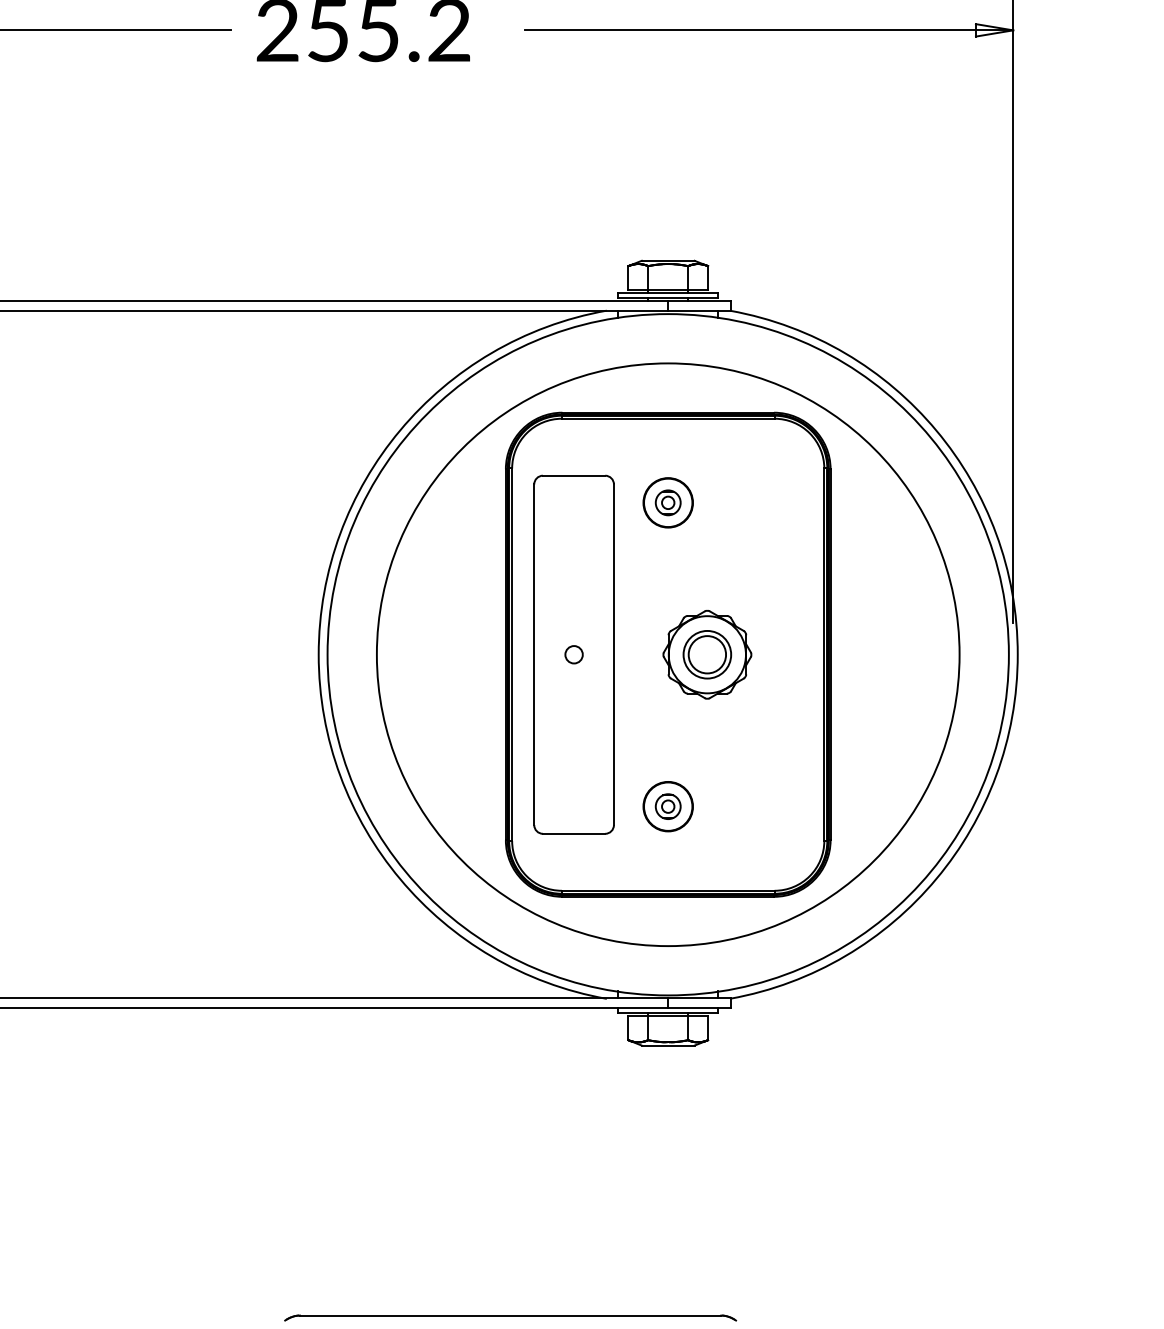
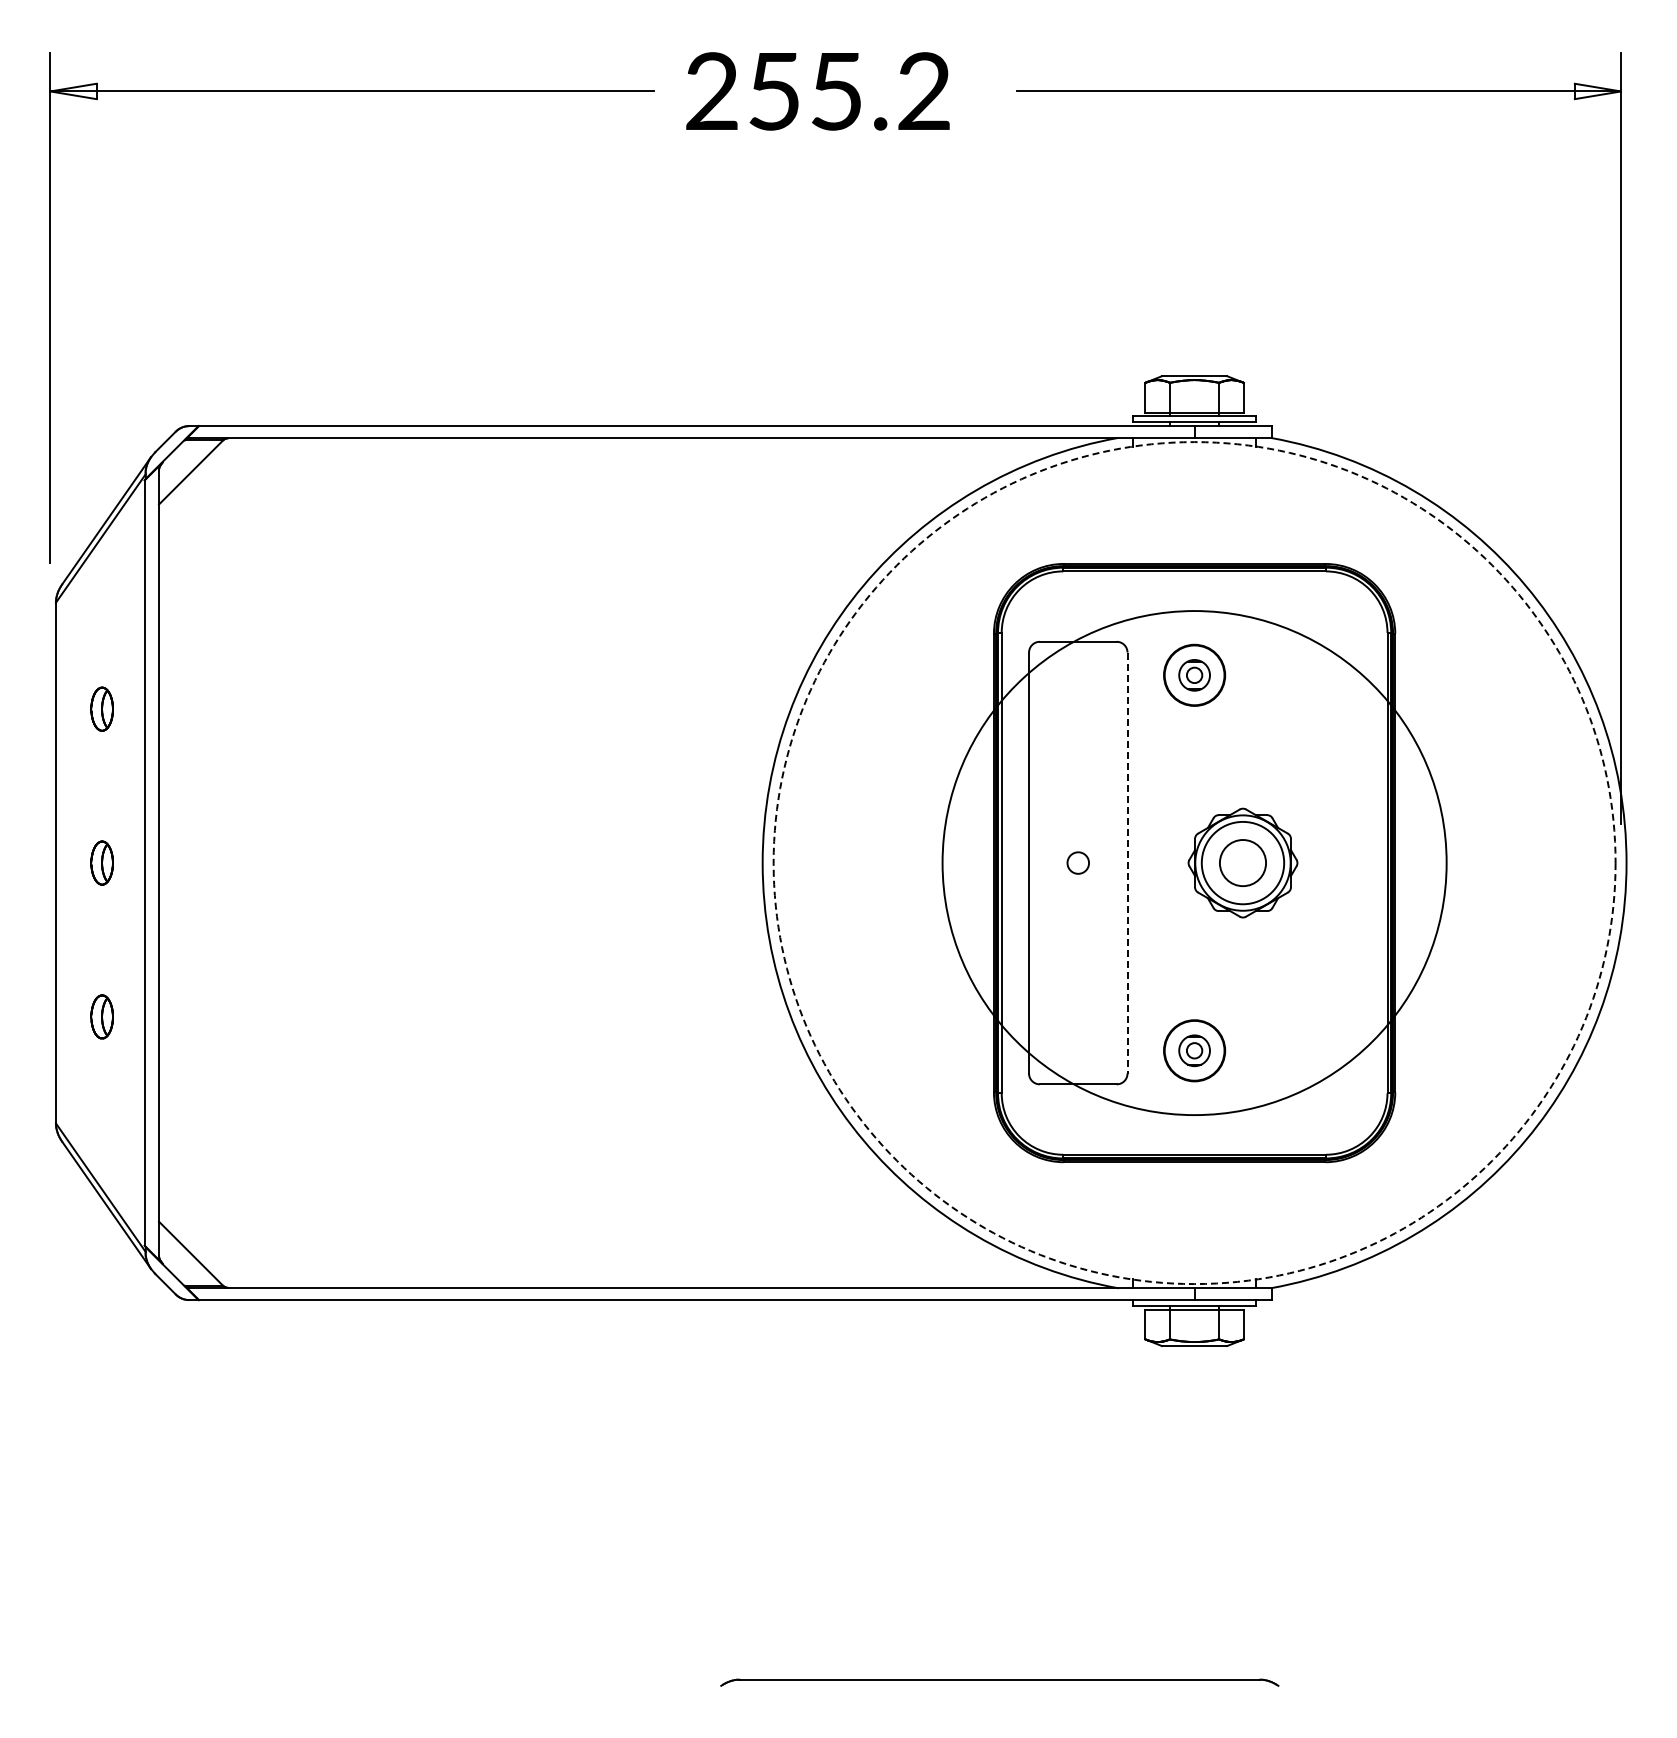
circle: (706, 654) -> (1242, 862), size x1.4
line: (613, 655) -> (1127, 863), solid -> dashed
circle: (668, 655) -> (1194, 863), size x0.7
circle: (668, 655) -> (1194, 863), solid -> dashed

